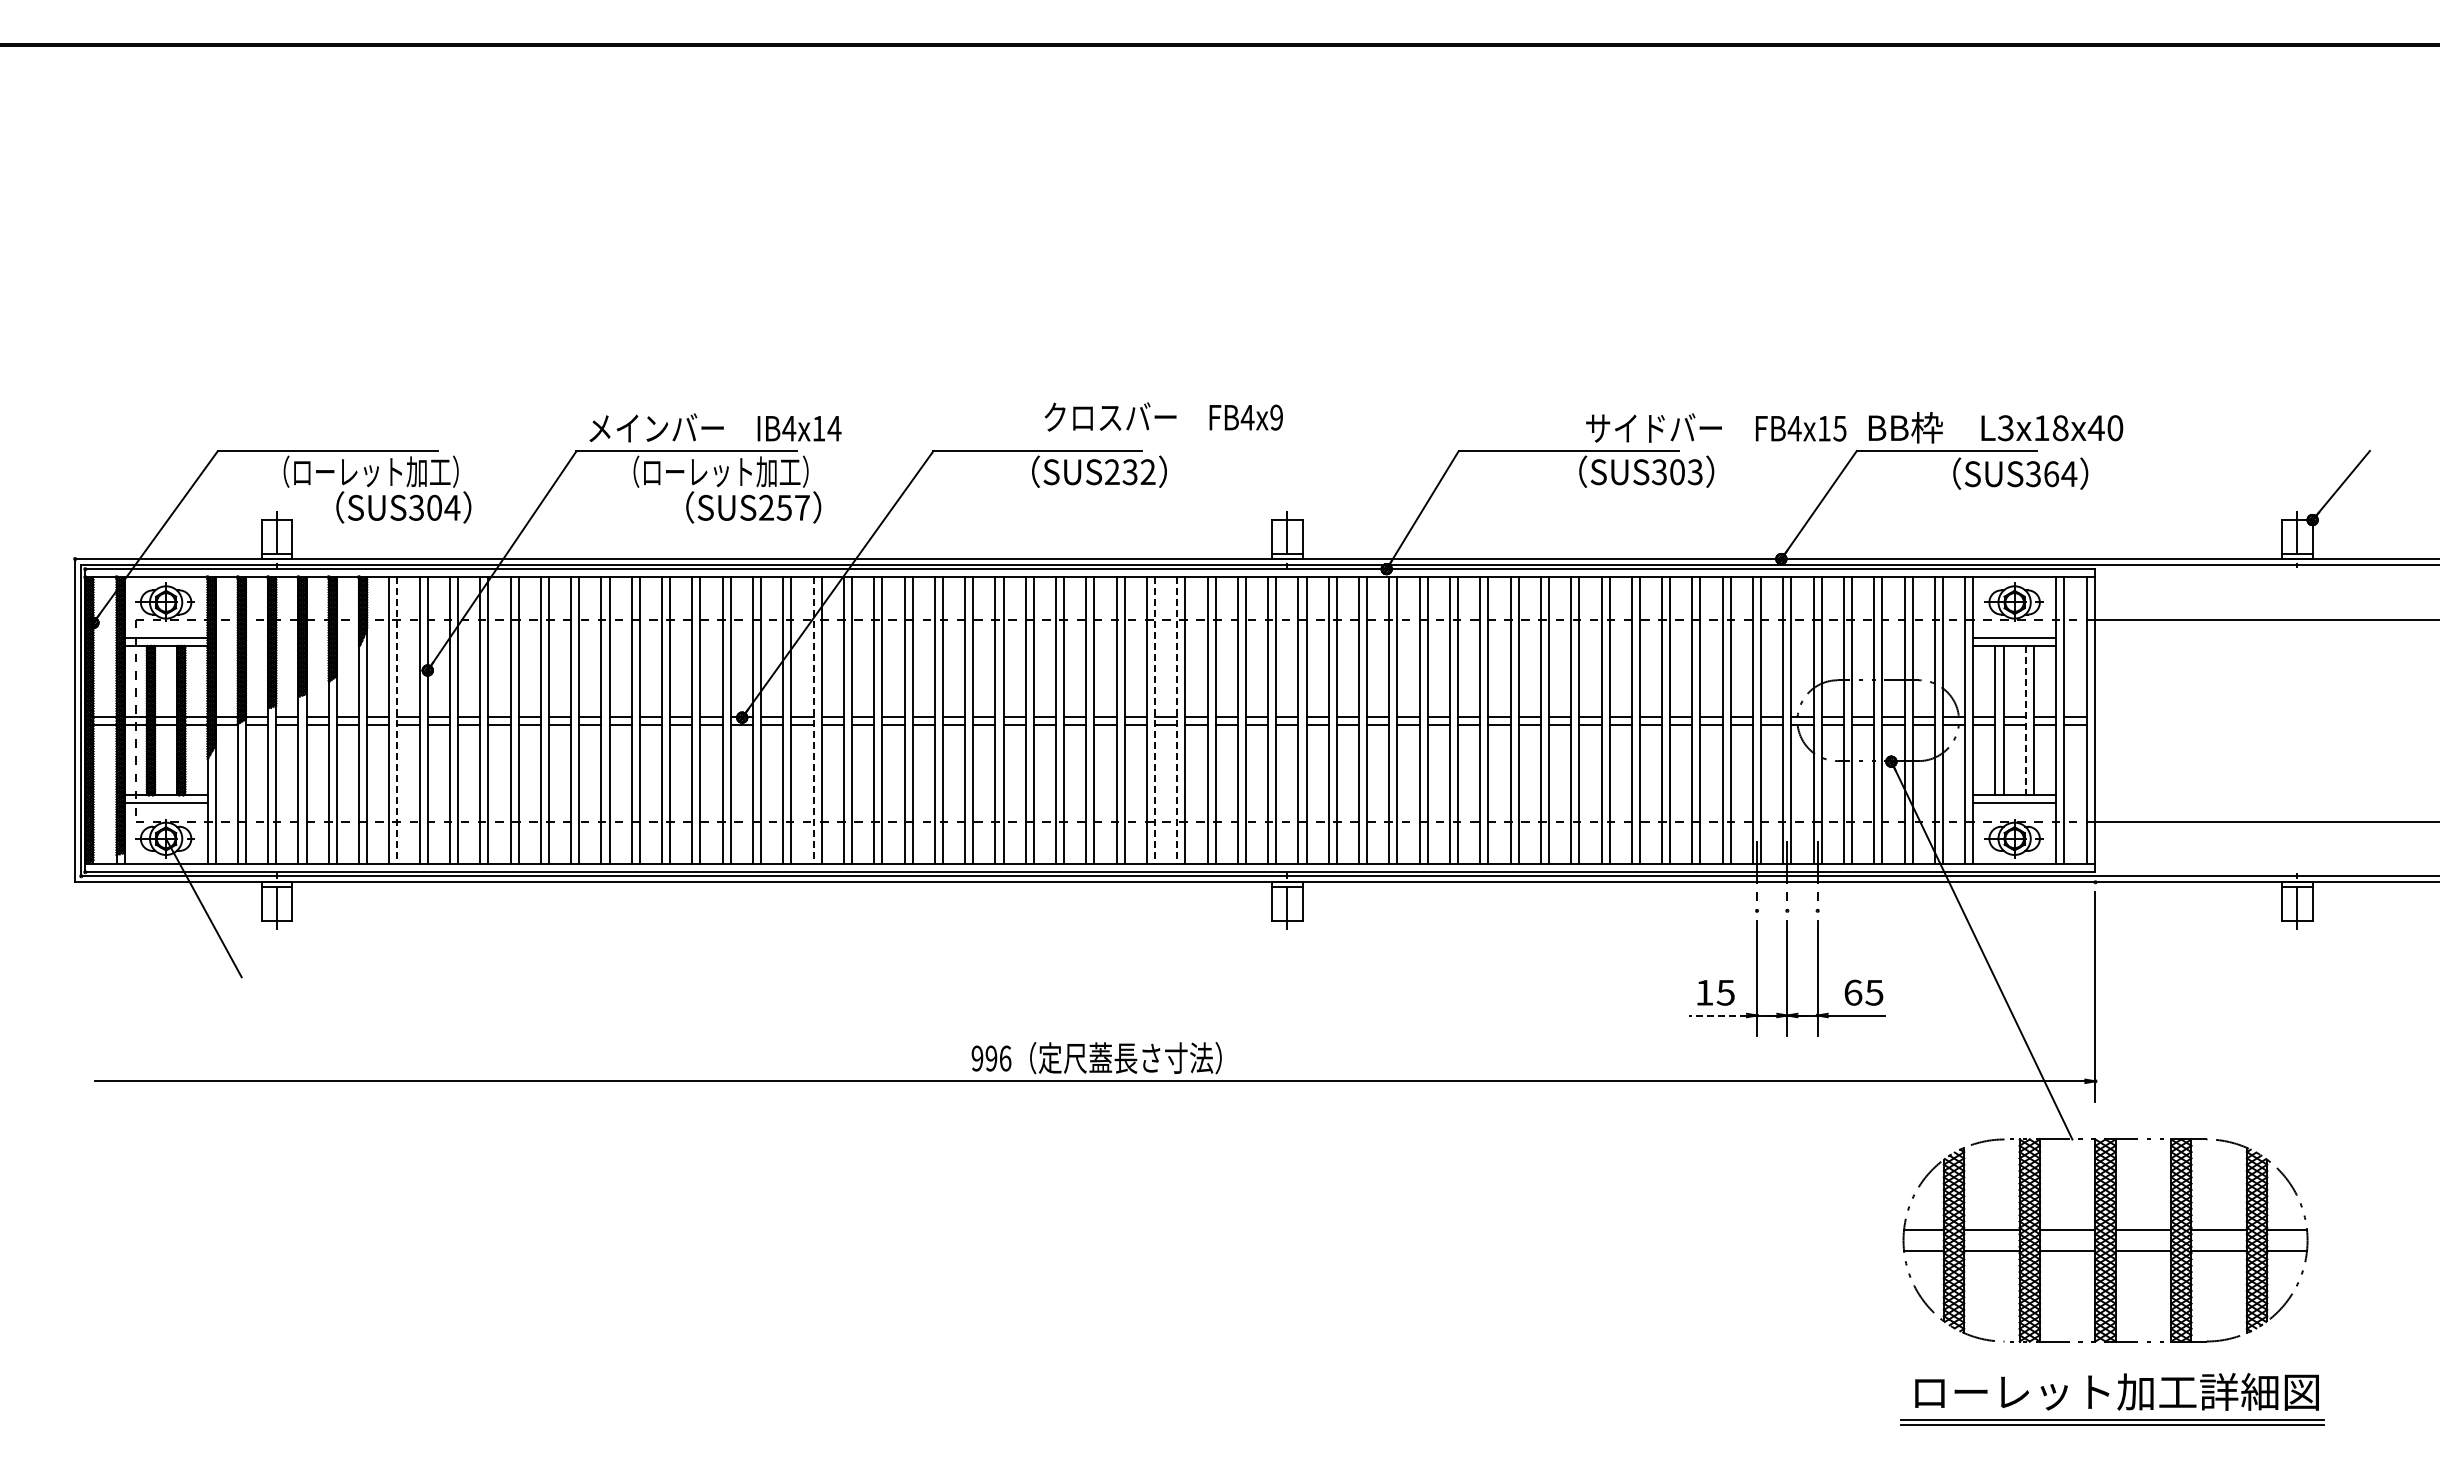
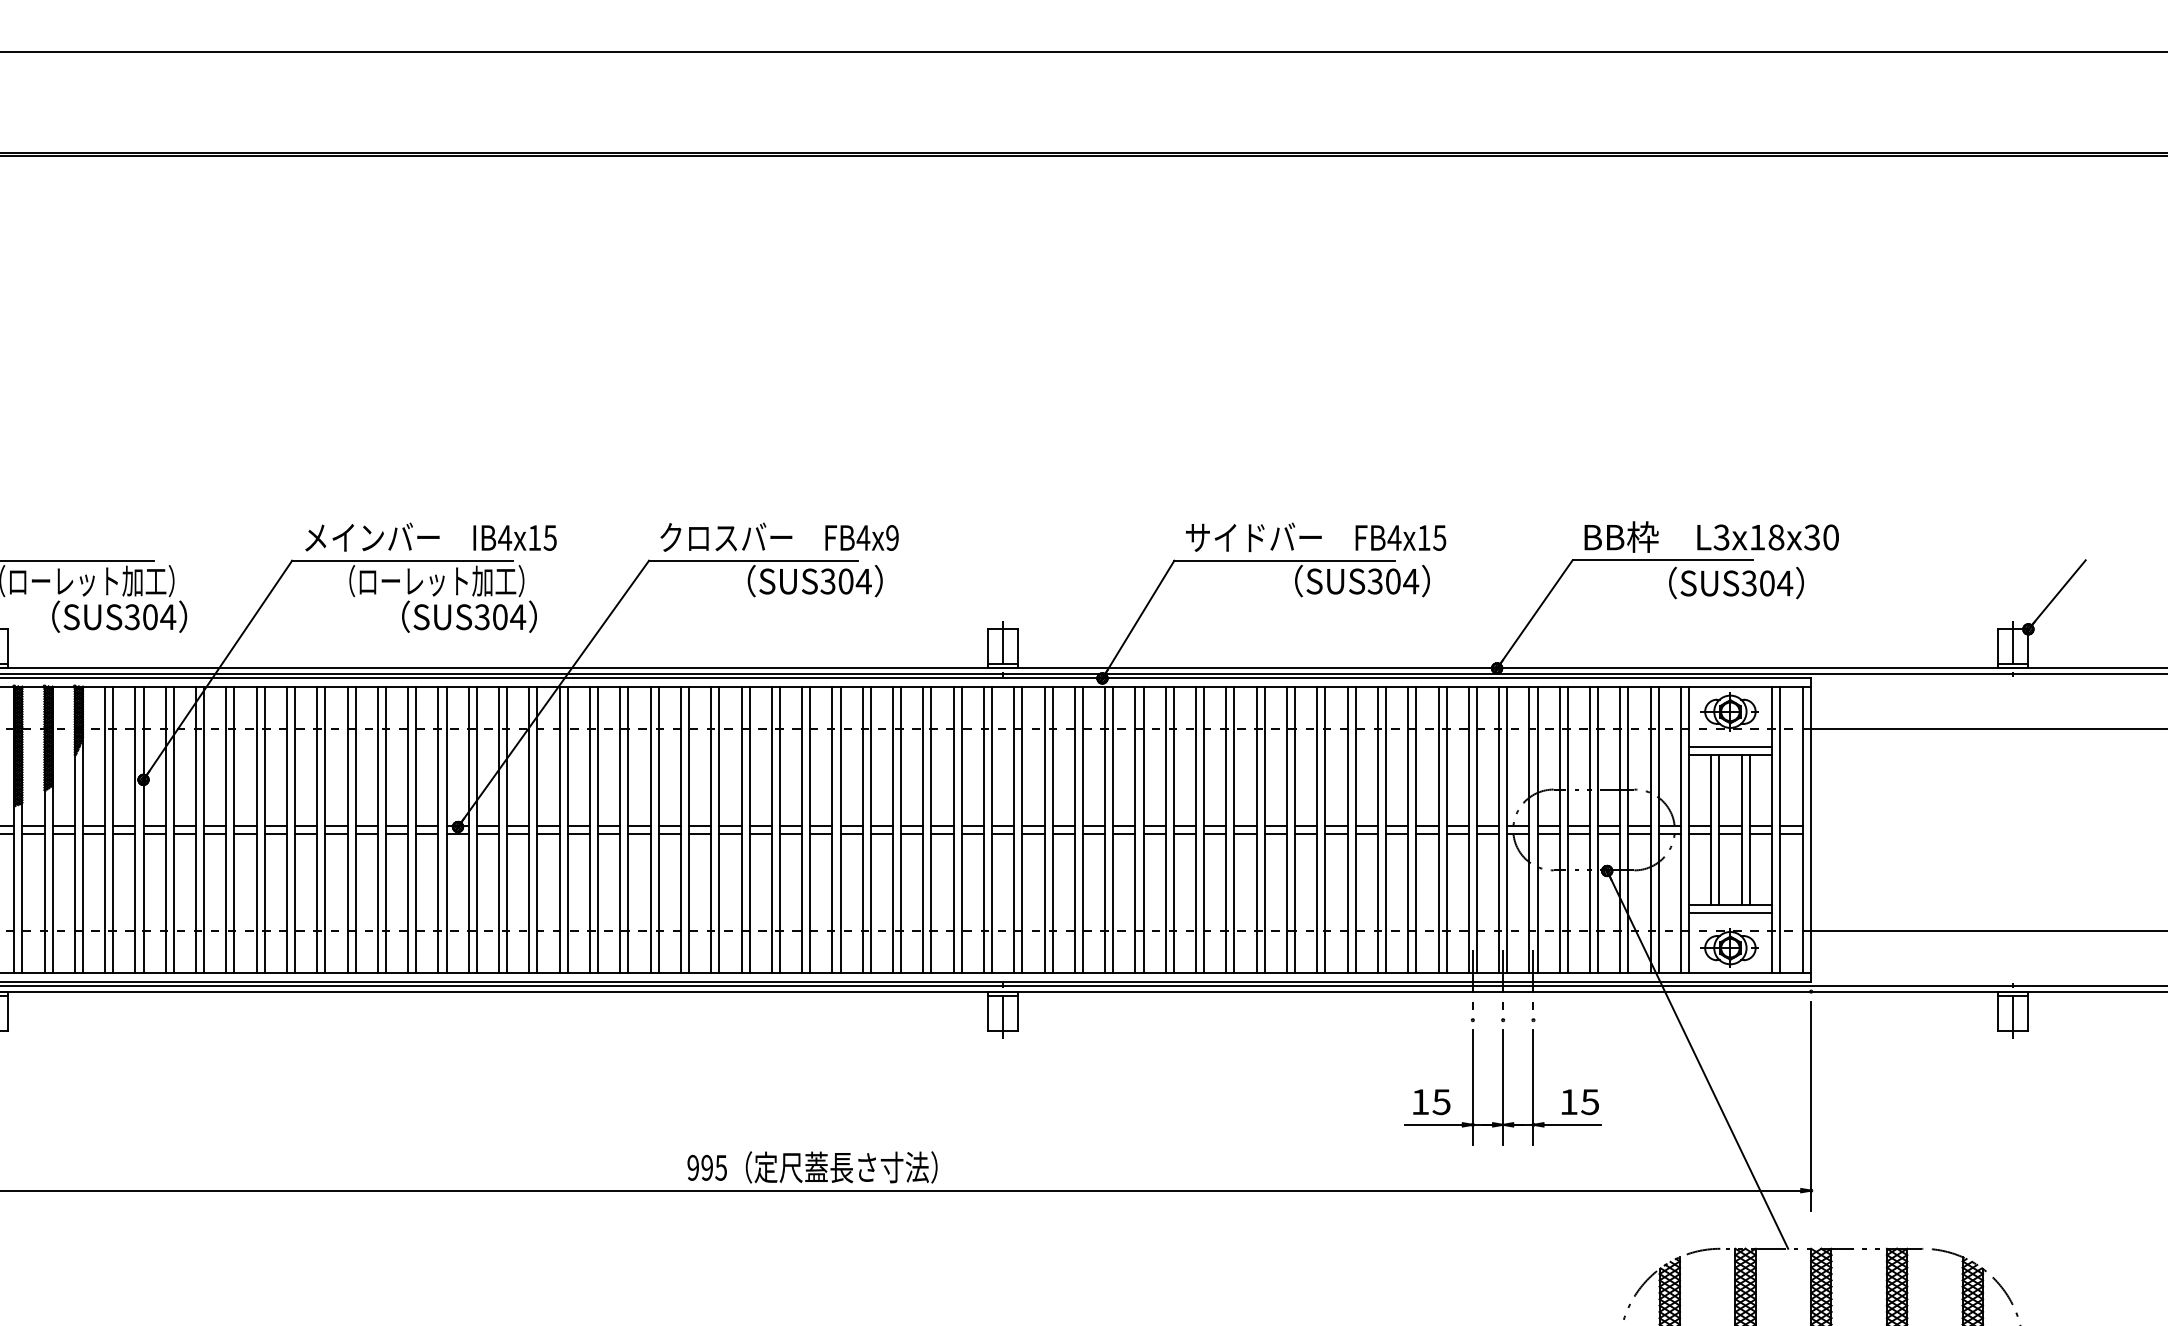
text: (1163, 416) -> (779, 536), moved
text: (1716, 427) -> (1316, 536), moved
text: (834, 428) -> (550, 537), IB4x14 -> IB4x15
text: (2095, 428) -> (1811, 537), L3x18x40 -> L3x18x30
text: (1130, 472) -> (846, 581), SUS232 -> SUS304
text: (1695, 472) -> (1411, 581), SUS303 -> SUS304
text: (2051, 474) -> (1767, 583), SUS364 -> SUS304
text: (784, 507) -> (500, 616), SUS257 -> SUS304
line: (2025, 720) -> (1741, 829), dashed -> solid
line: (397, 721) -> (113, 830), dashed -> solid
line: (813, 721) -> (529, 830), dashed -> solid
line: (1155, 721) -> (871, 830), dashed -> solid
line: (1177, 721) -> (893, 830), dashed -> solid
text: (1853, 992) -> (1569, 1101), 65 -> 15
line: (1718, 1015) -> (1434, 1124), dashed -> solid
text: (1005, 1058) -> (721, 1167), 996 -> 995

